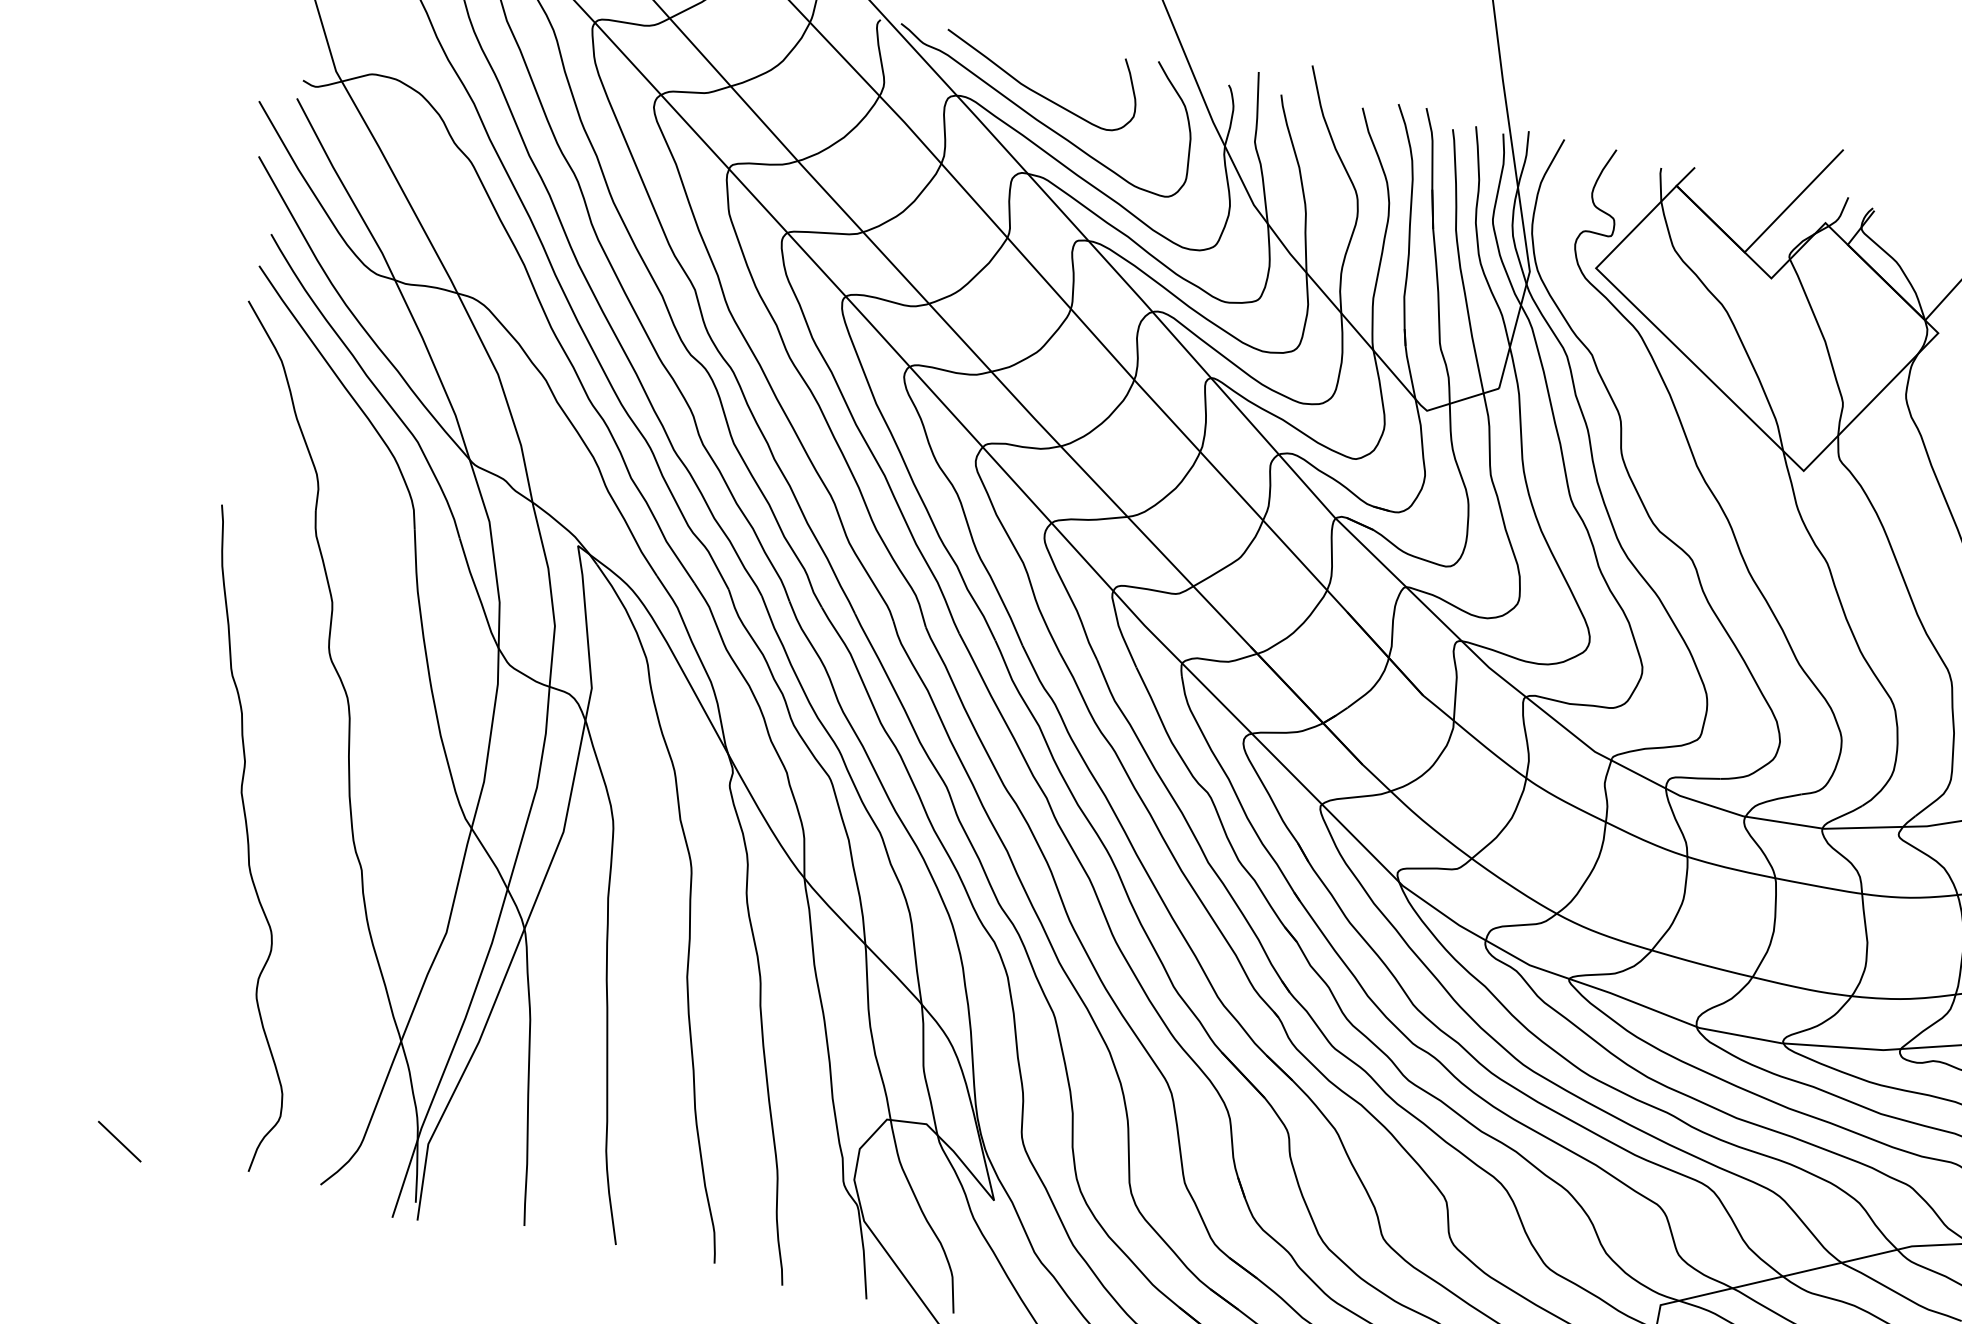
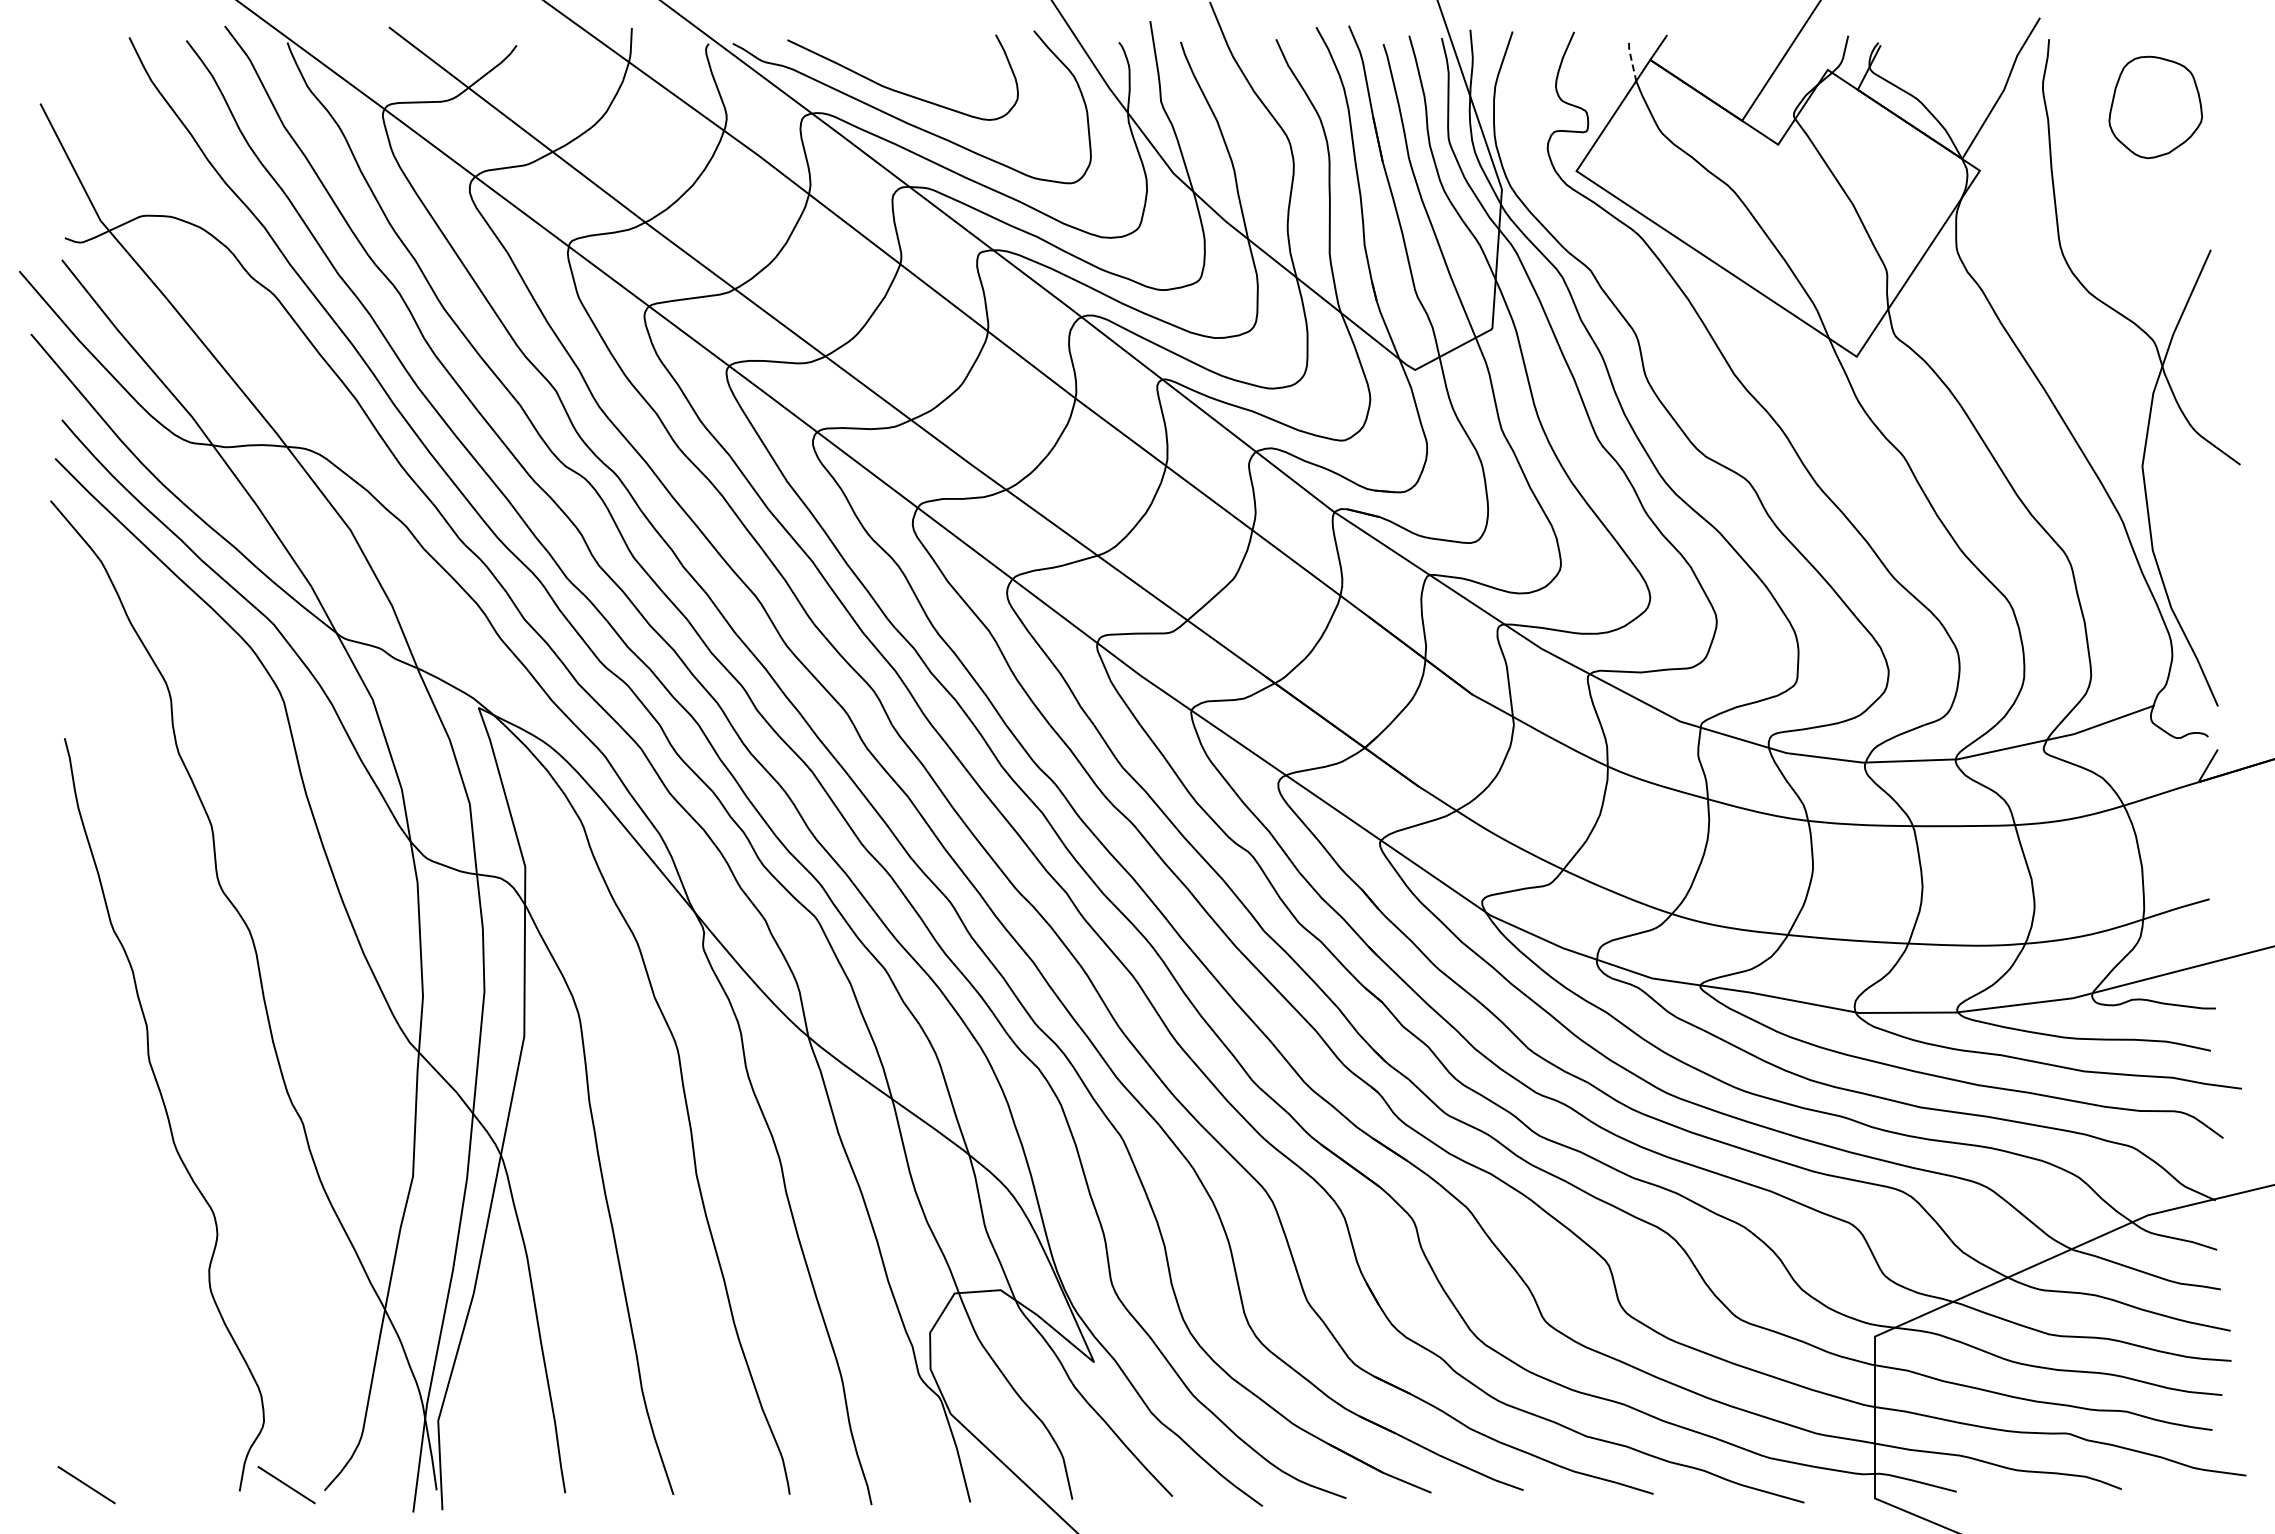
line: (1660, 184) -> (1631, 61), solid -> dashed
line: (289, 1174) -> (286, 1485), added

